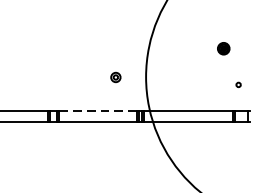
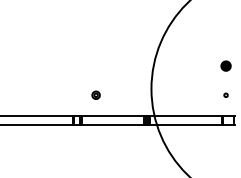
part: (223, 47) -> (225, 65), moved
part: (115, 76) -> (95, 94), moved
line: (97, 111) -> (112, 116), dashed -> solid

